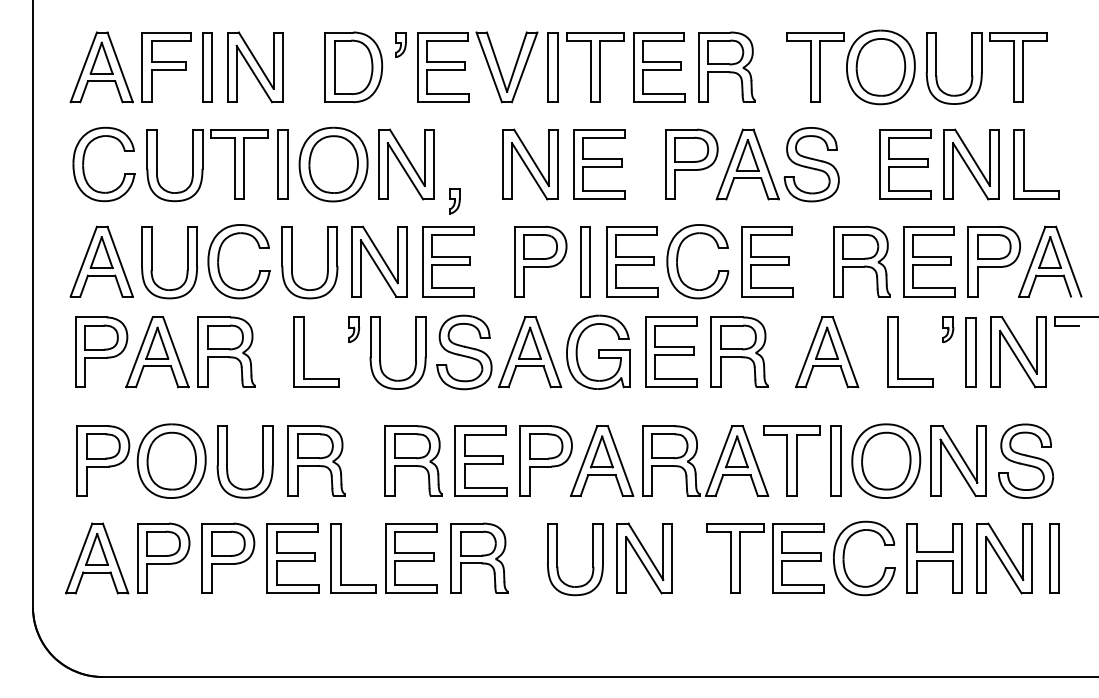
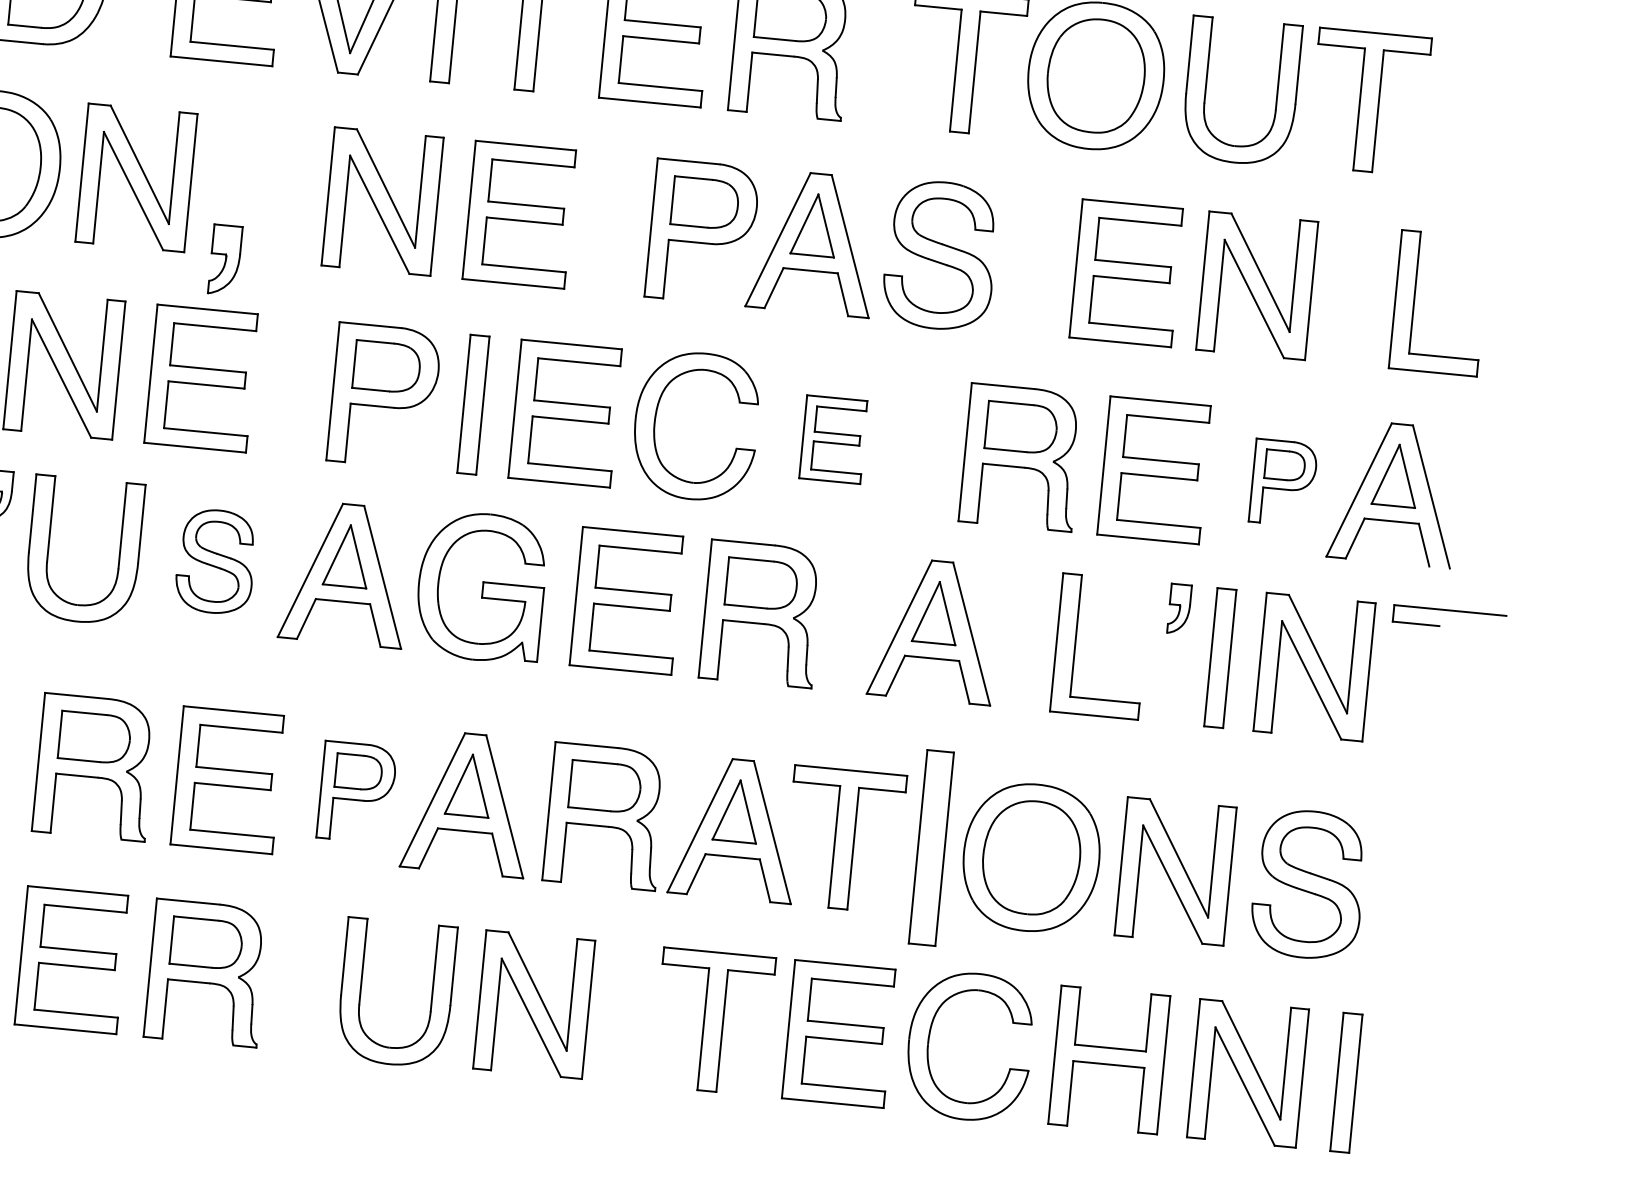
part: (1024, 164) -> (1415, 301), moved
part: (454, 201) -> (224, 260), size x1.4
part: (767, 261) -> (834, 439), size x0.6
part: (993, 261) -> (1282, 482), size x0.6
part: (464, 352) -> (215, 561), size x0.7
part: (545, 460) -> (355, 791), size x0.7
part: (835, 460) -> (931, 846), size x1.4

